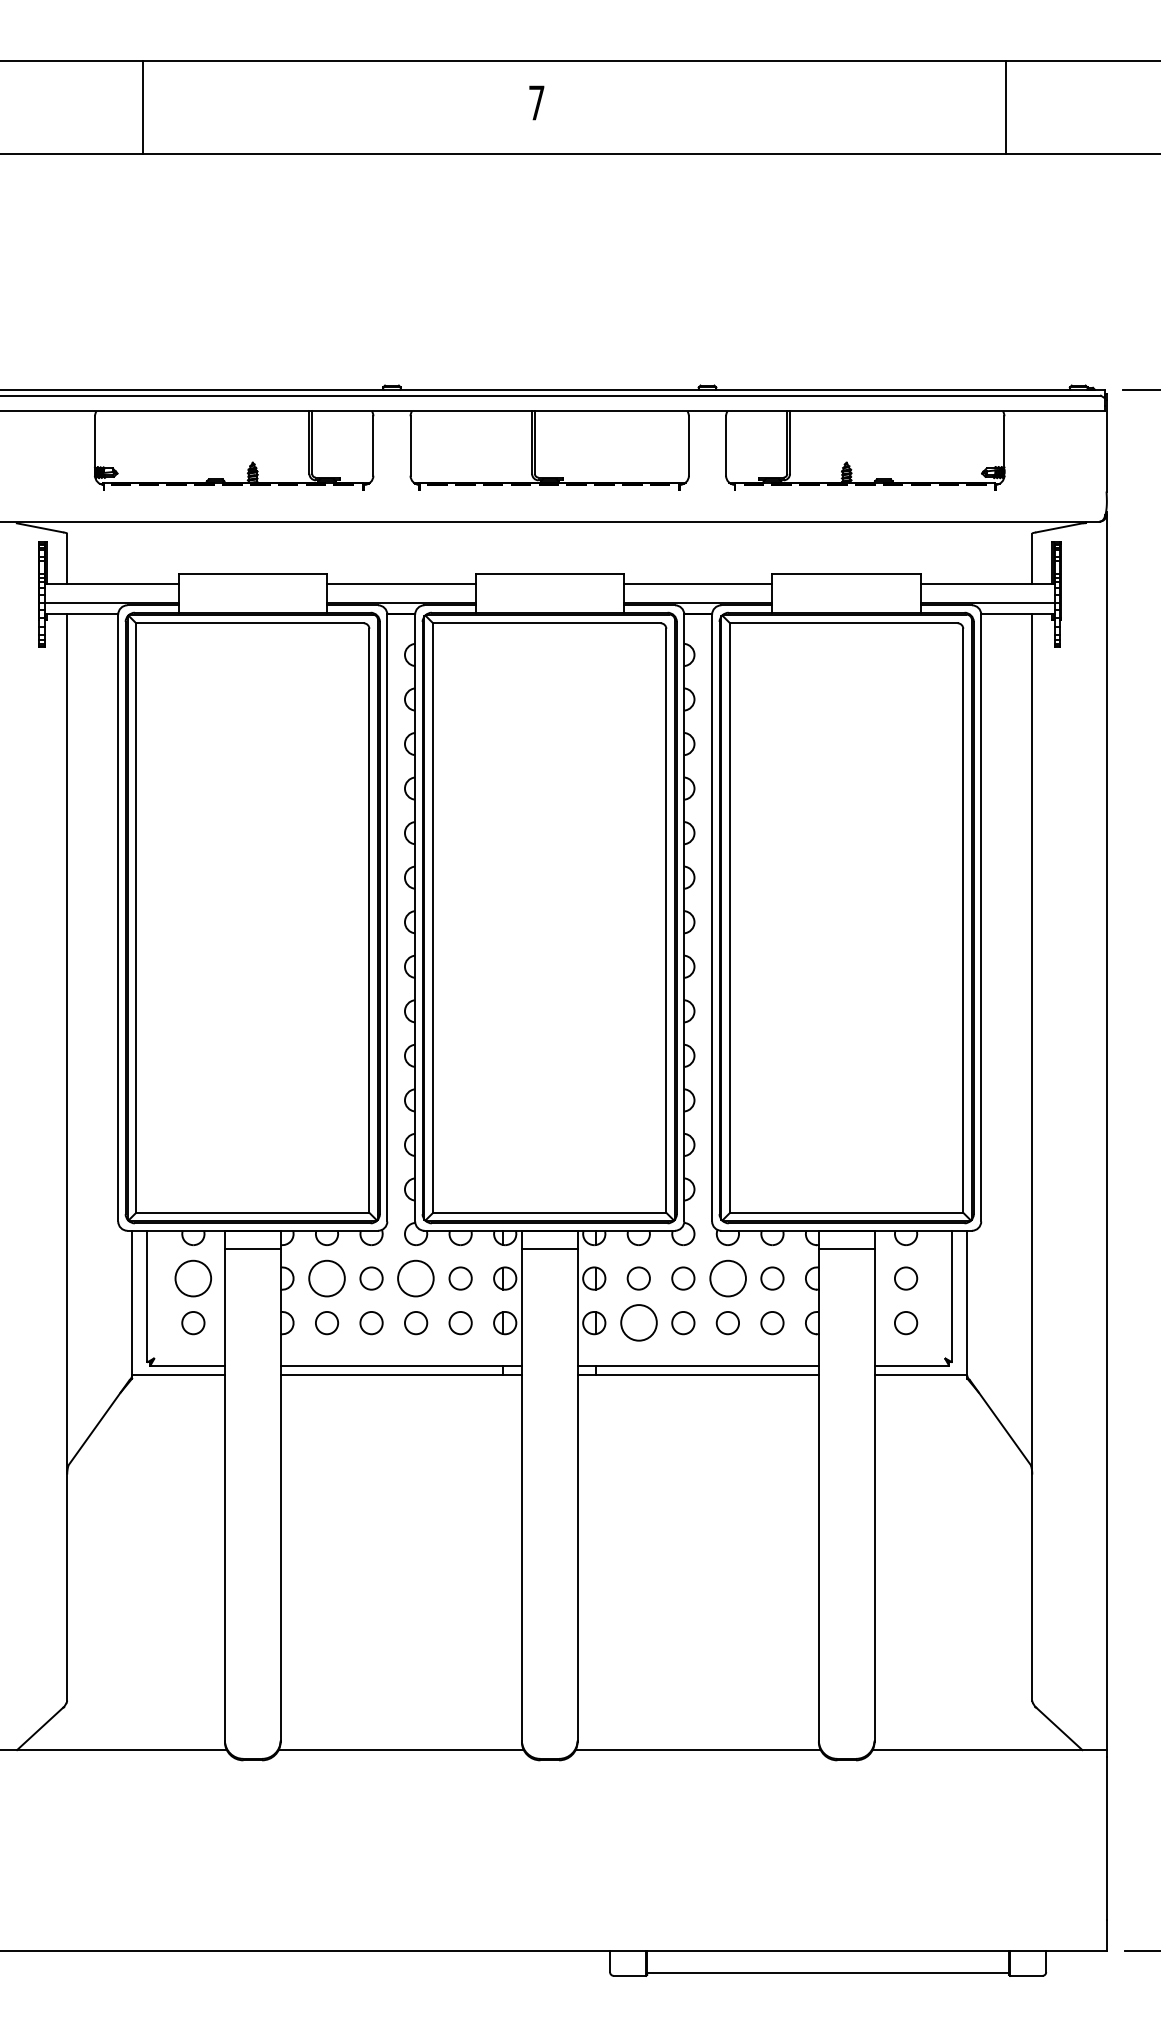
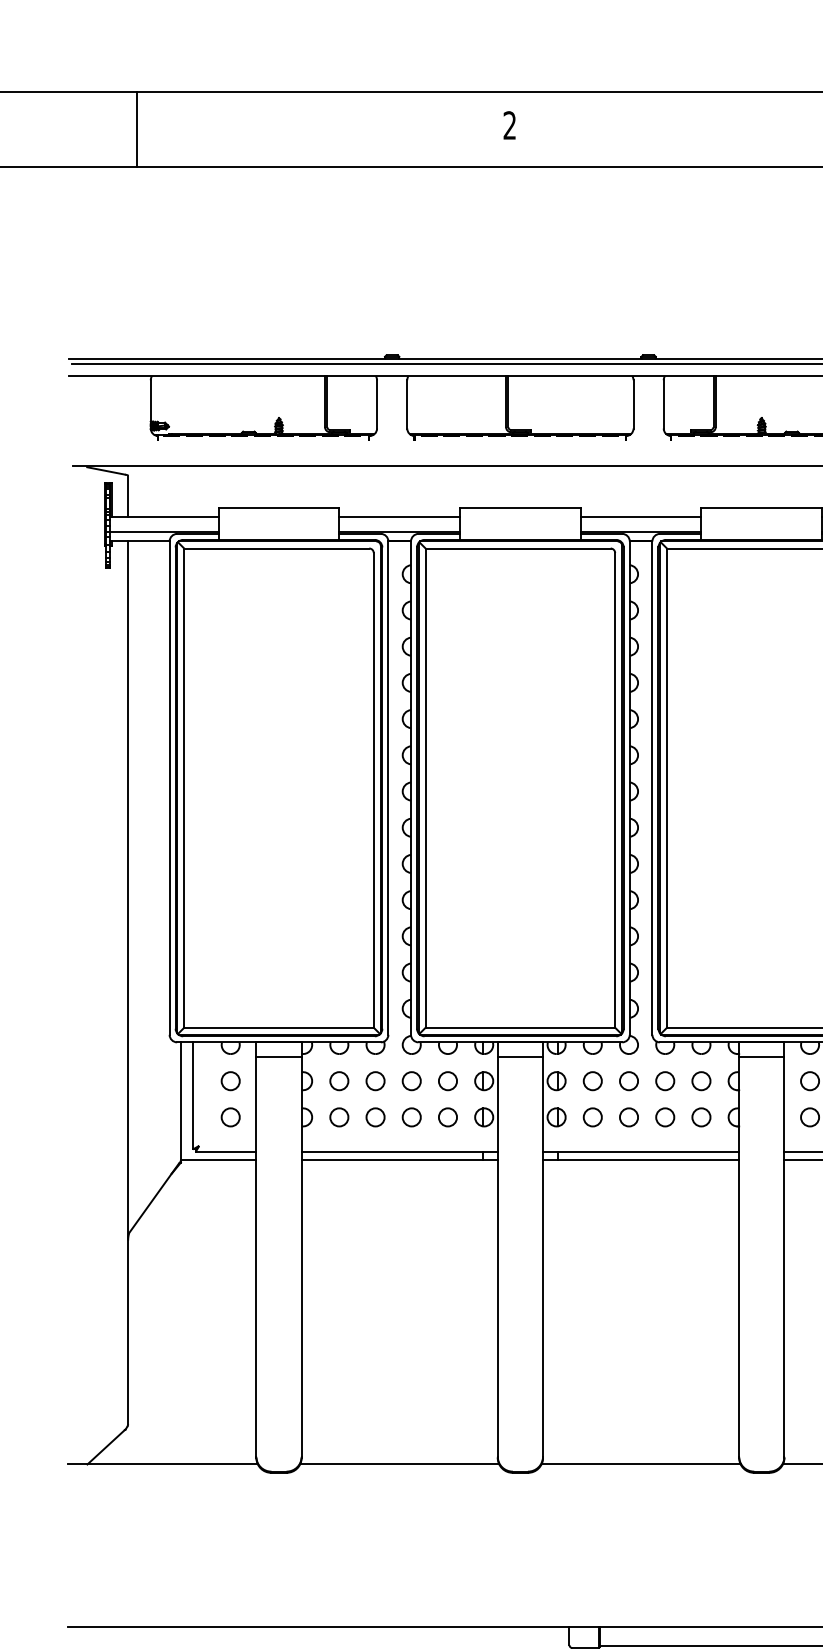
text: (536, 102) -> (509, 125), 7 -> 2
line: (143, 107) -> (137, 129), moved
circle: (193, 1278) -> (230, 1081), size x0.62
circle: (326, 1278) -> (338, 1081), size x0.62
circle: (416, 1278) -> (412, 1081), size x0.62
circle: (727, 1278) -> (664, 1081), size x0.62
circle: (638, 1323) -> (592, 1117), size x0.62

